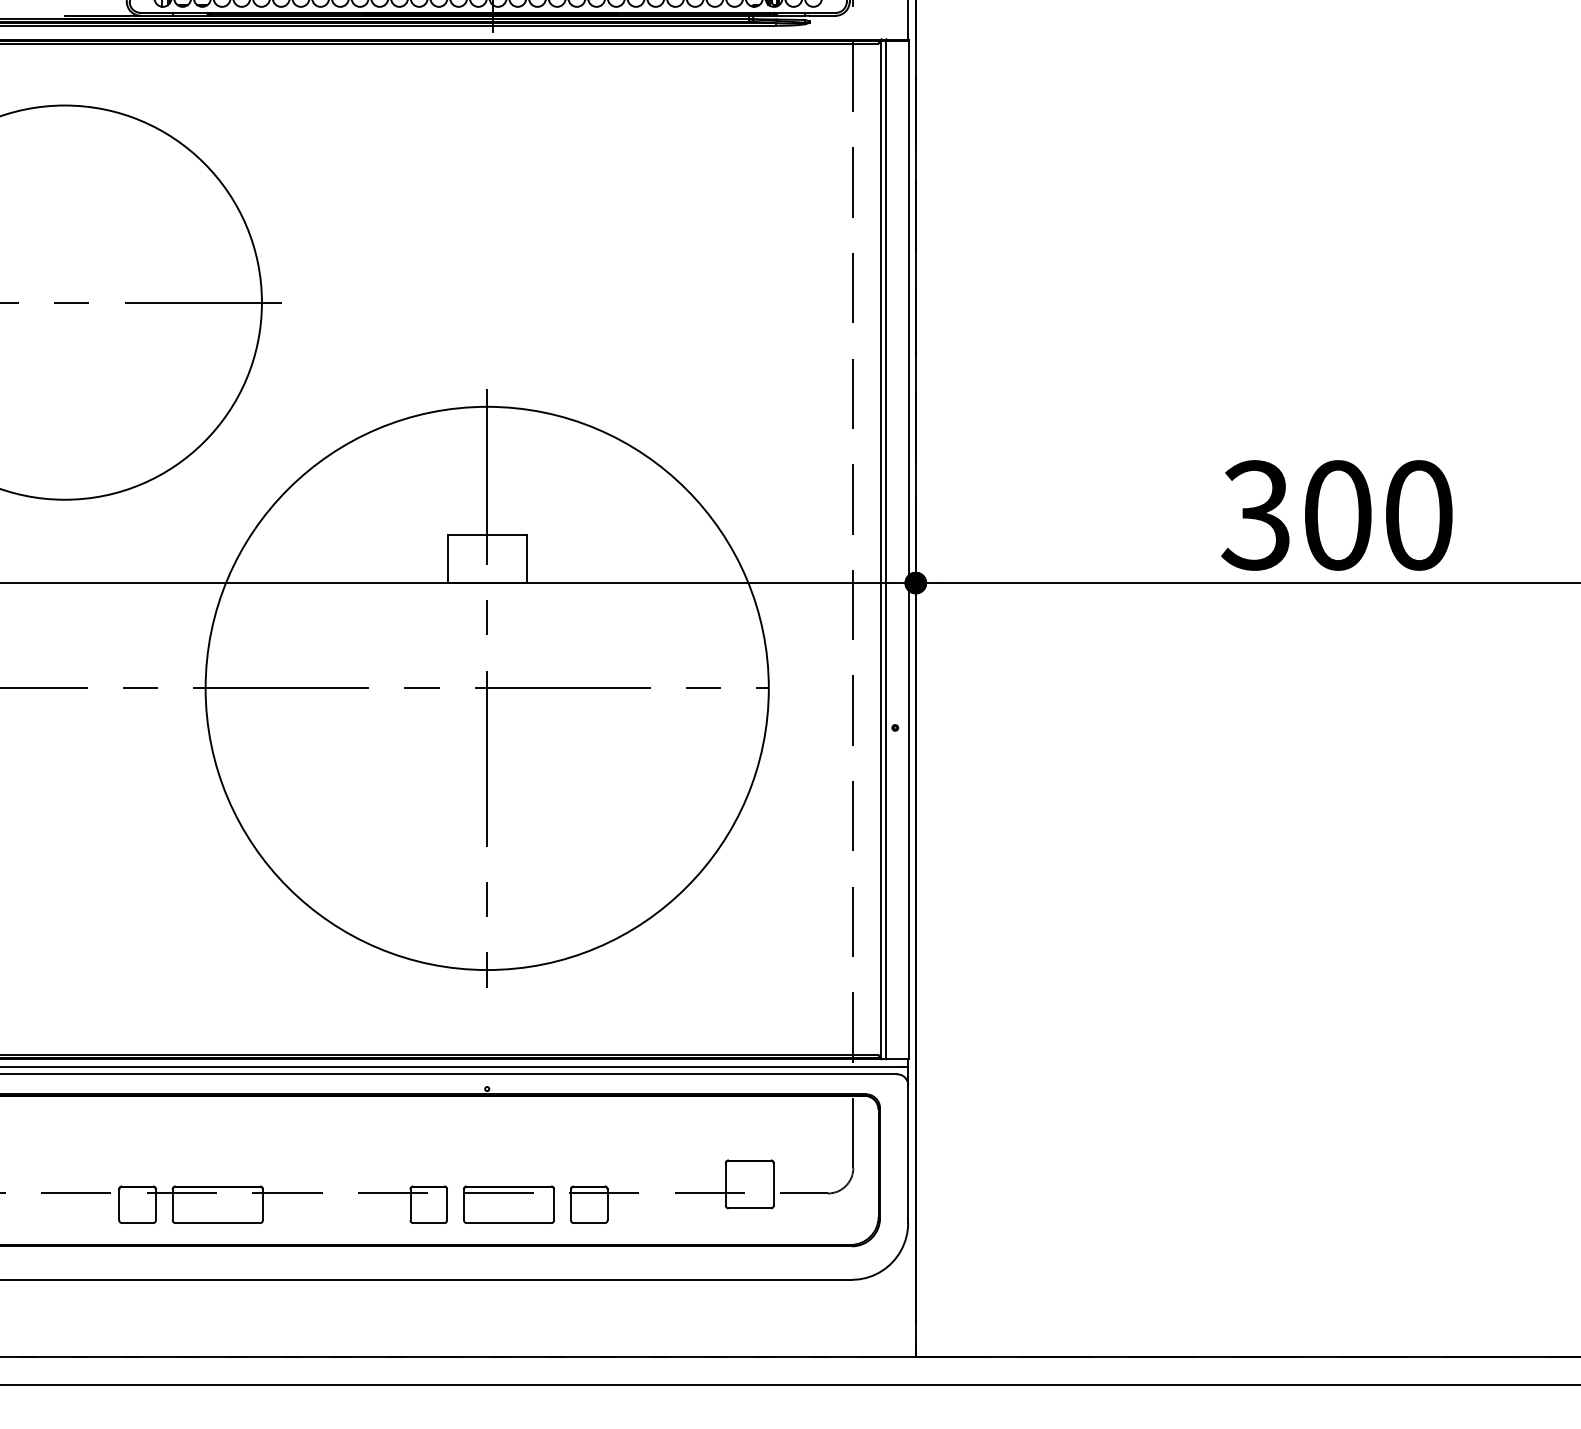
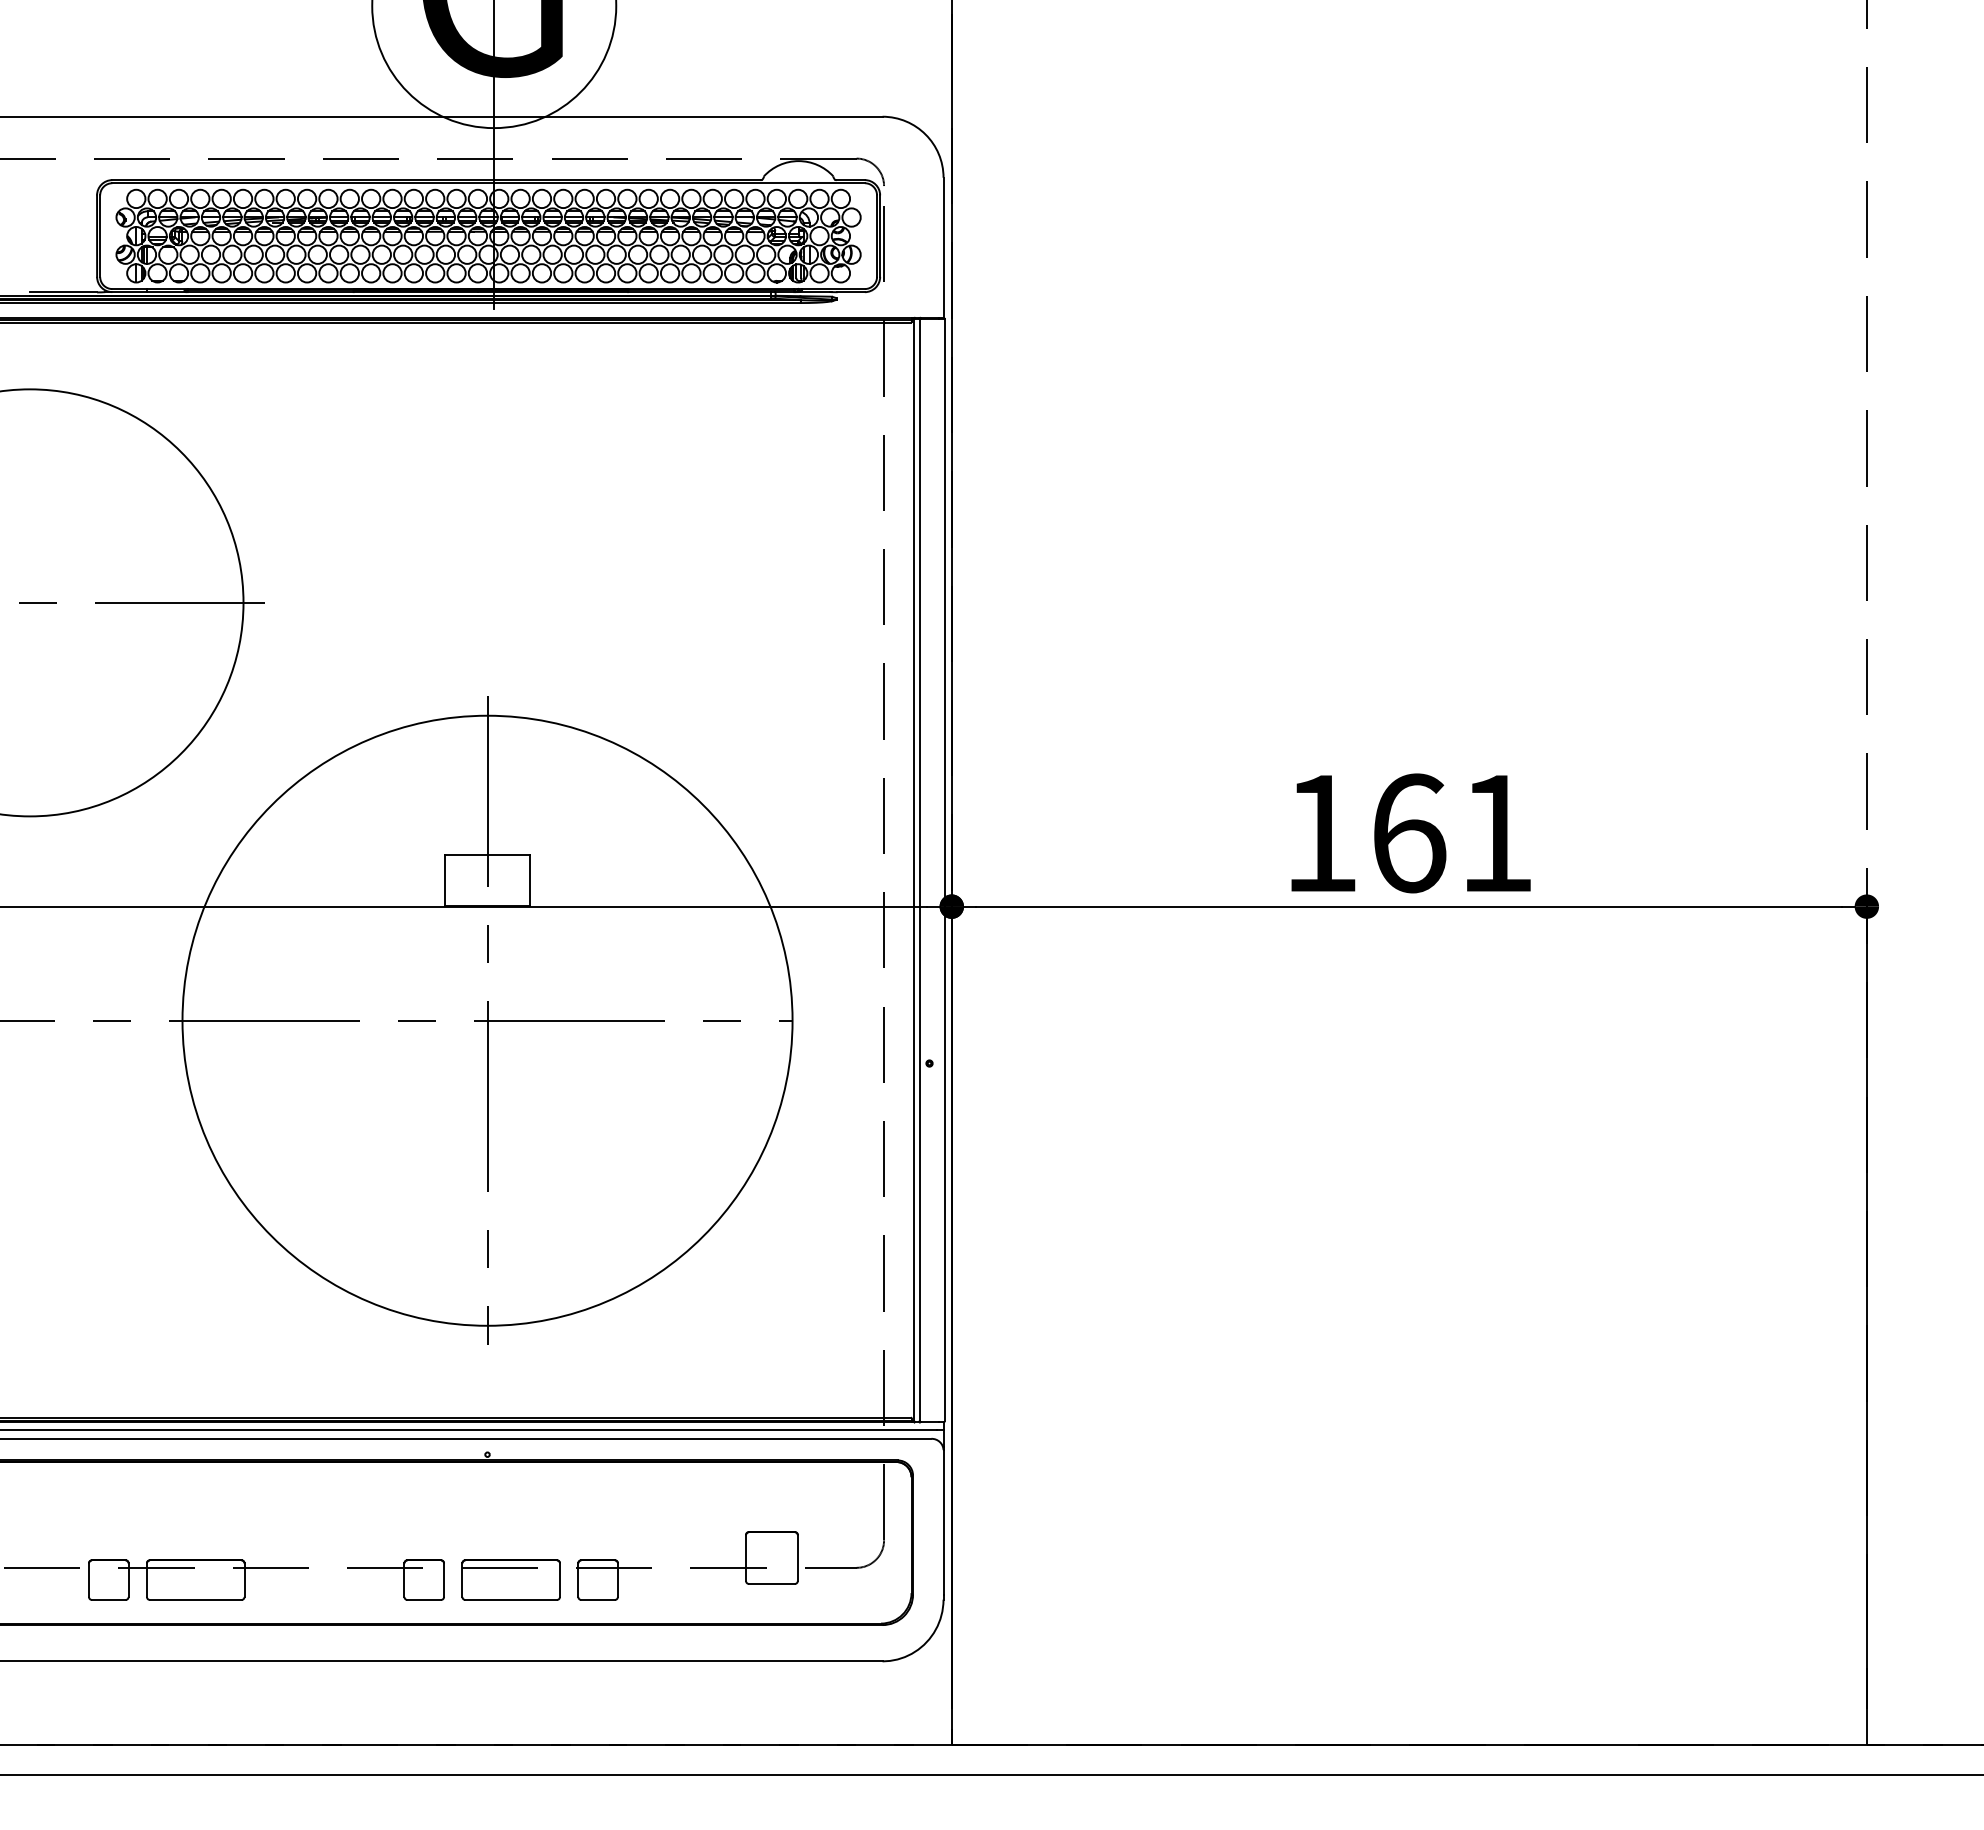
text: (1336, 515) -> (1407, 833), 300 -> 161

